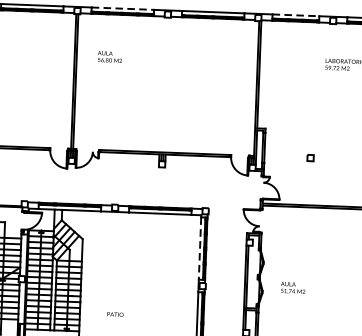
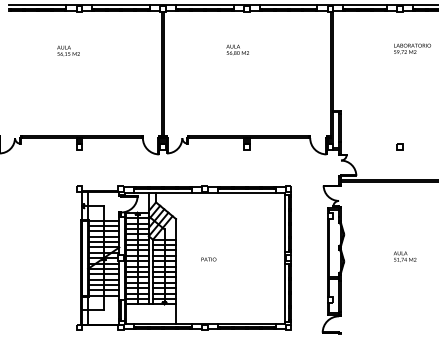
line: (122, 8) -> (204, 4), dashed -> solid
line: (296, 15) -> (365, 4), dashed -> solid
text: (109, 56) -> (237, 49), moved
part: (310, 157) -> (399, 146), moved
line: (199, 248) -> (284, 223), dashed -> solid
text: (293, 287) -> (405, 256), moved
text: (114, 314) -> (208, 259), moved

